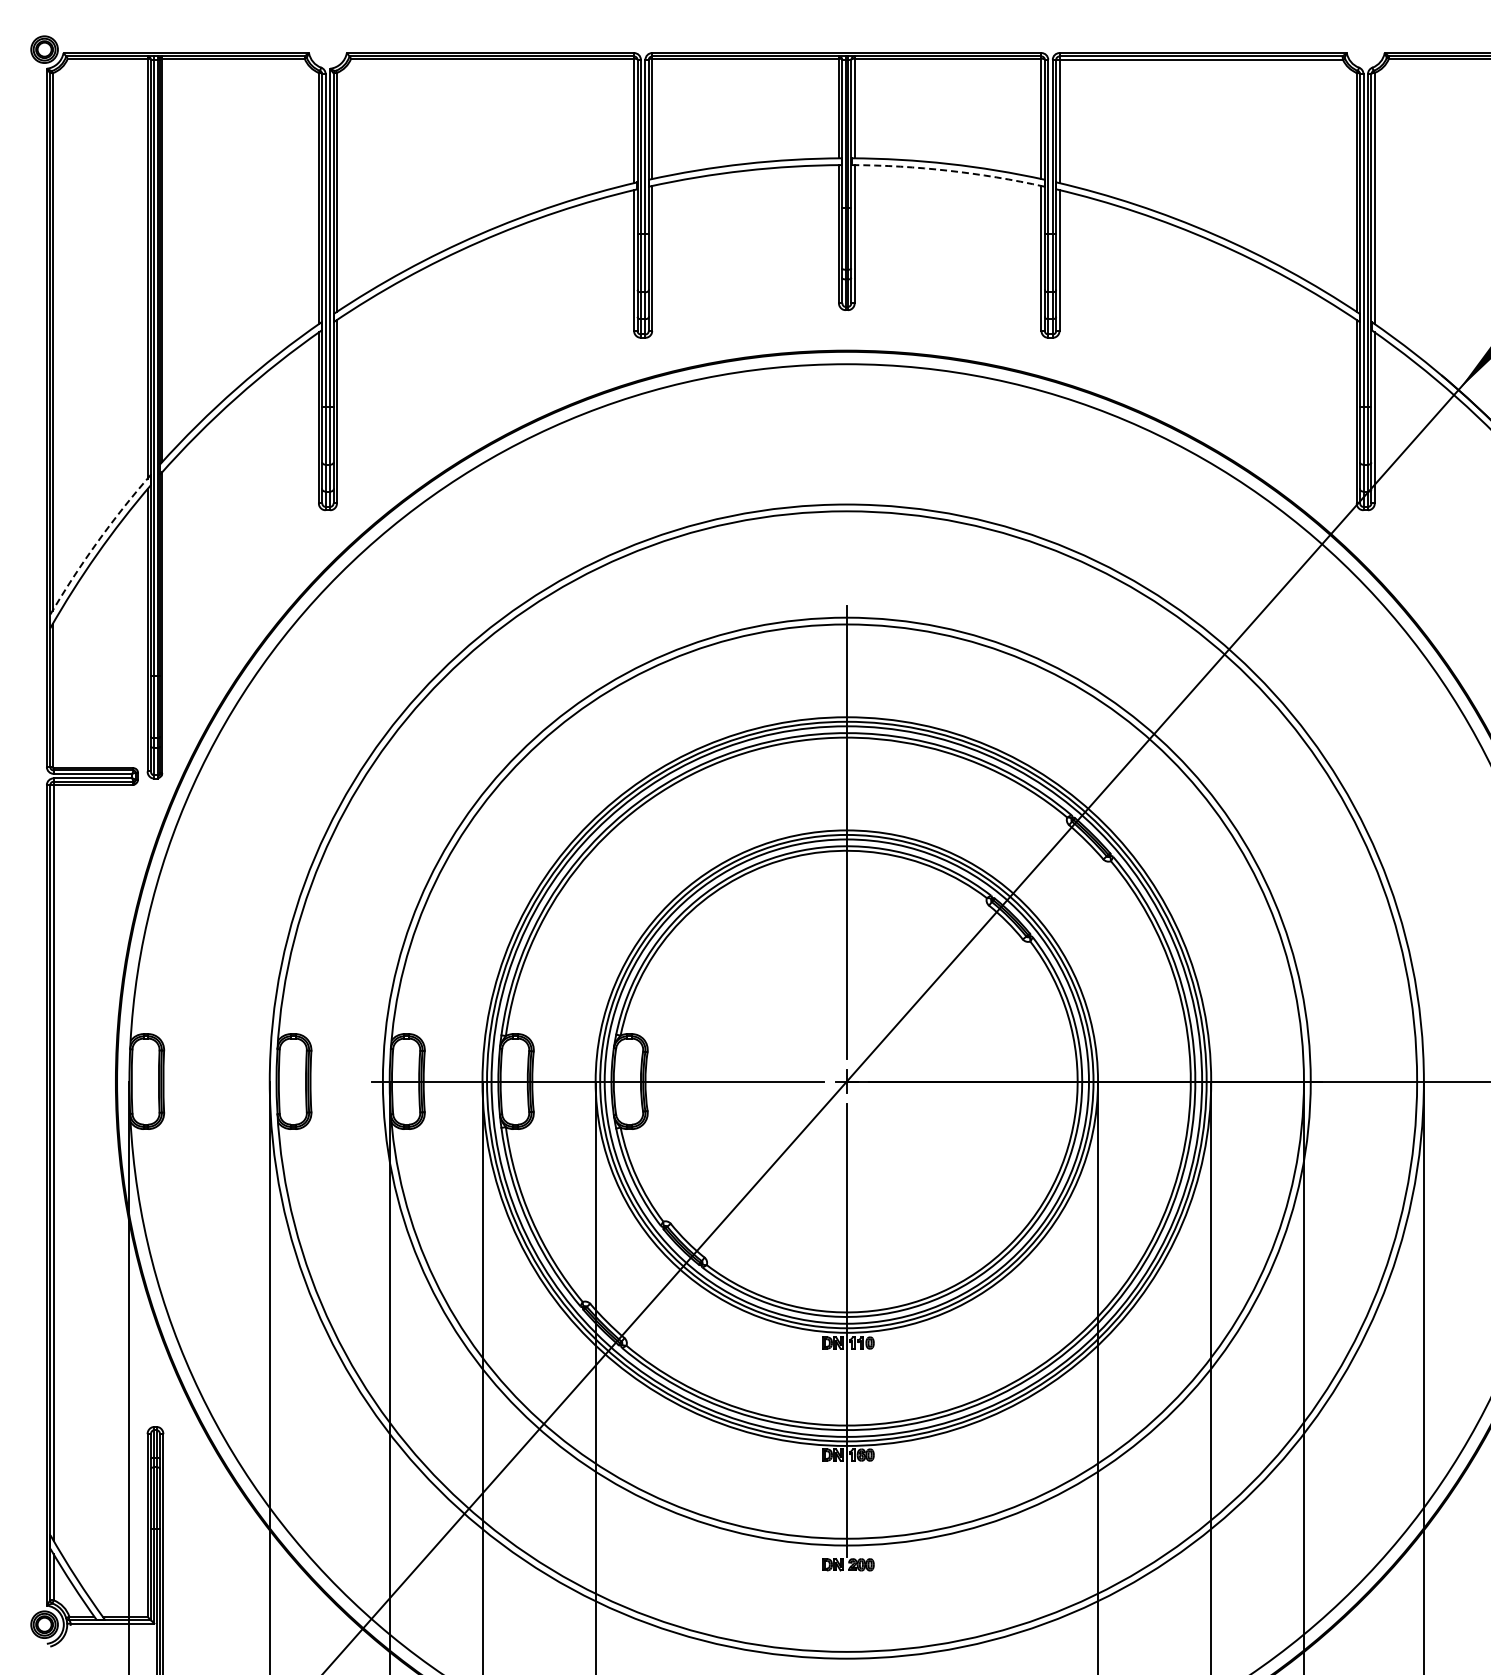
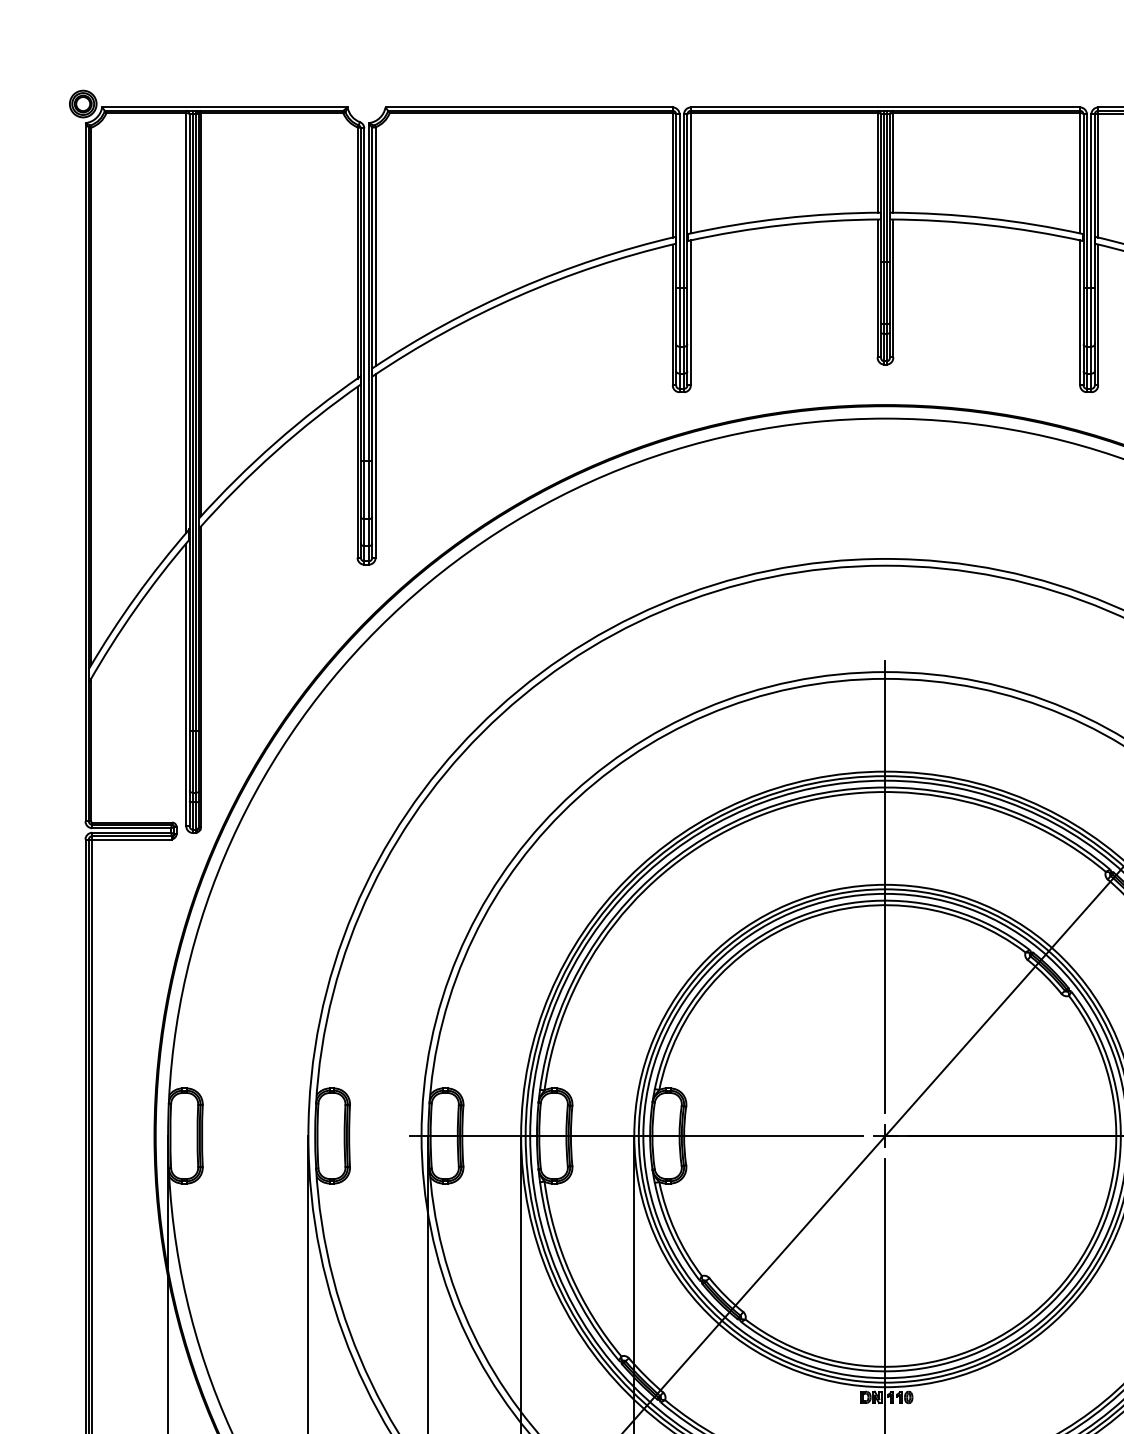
arc: (948, 170) -> (987, 224), dashed -> solid
arc: (97, 542) -> (136, 596), dashed -> solid

